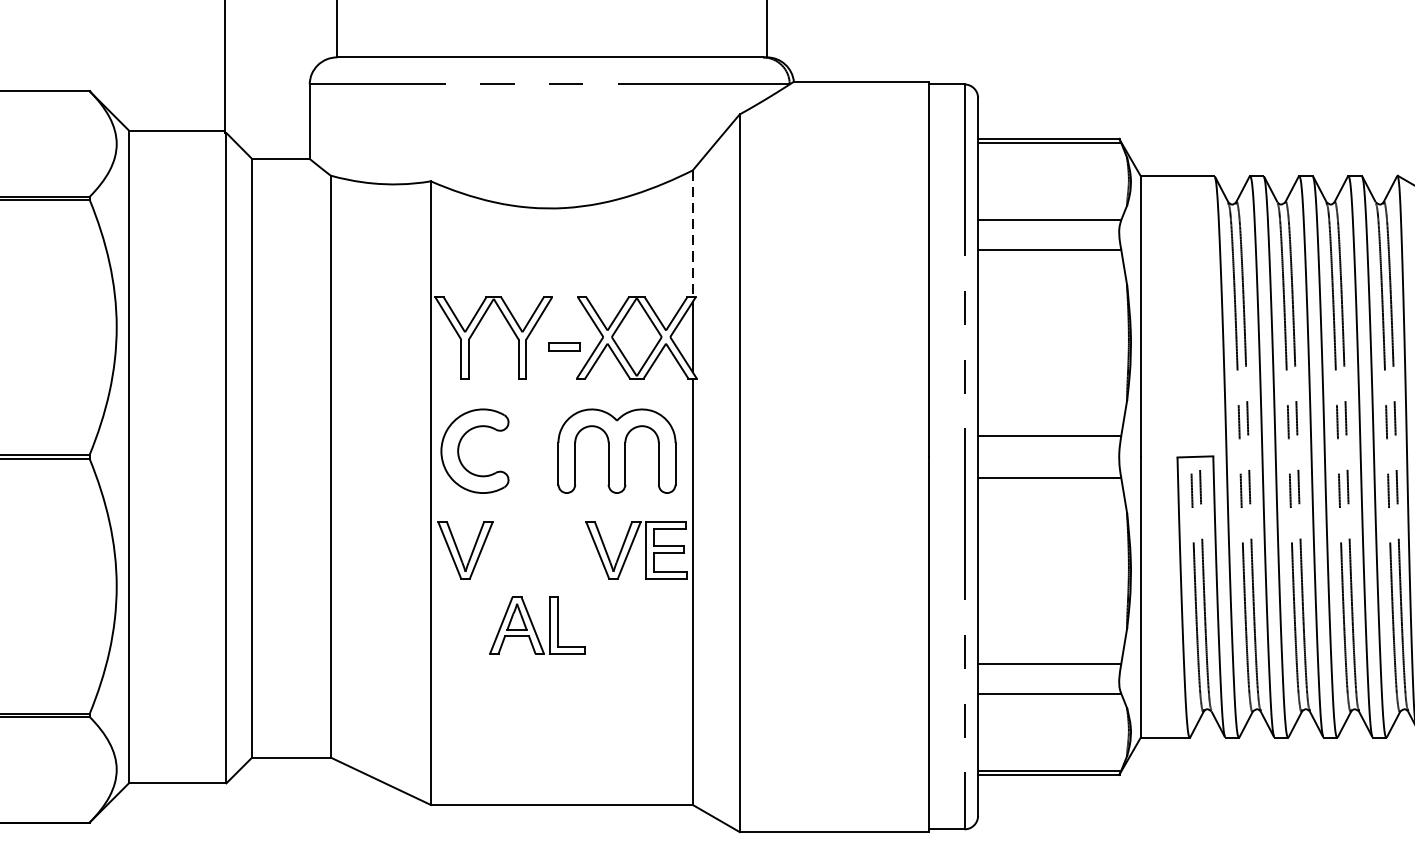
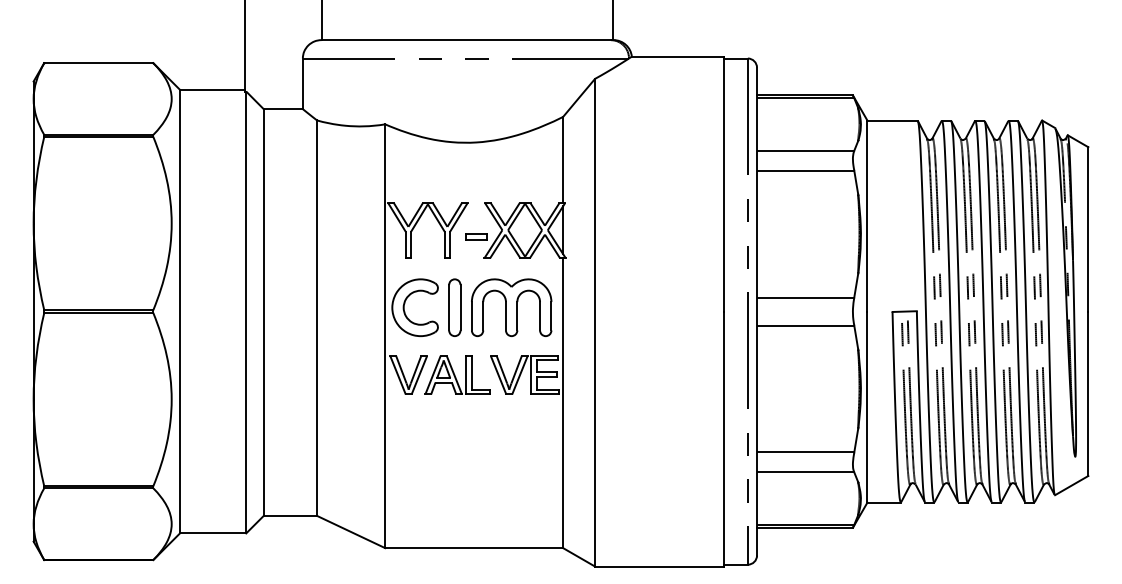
line: (693, 234) -> (563, 160), dashed -> solid
part: (532, 450) -> (454, 307), added
part: (537, 624) -> (457, 374), moved

